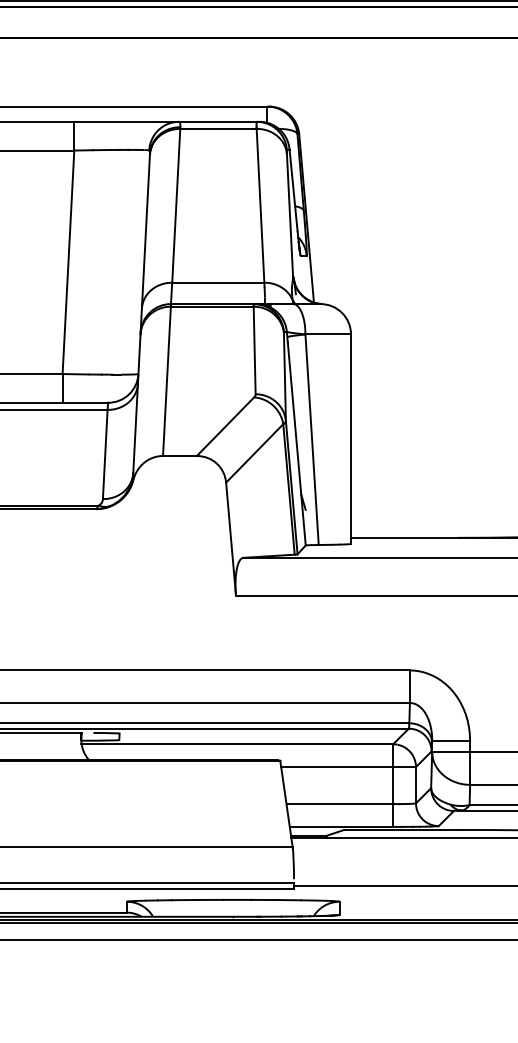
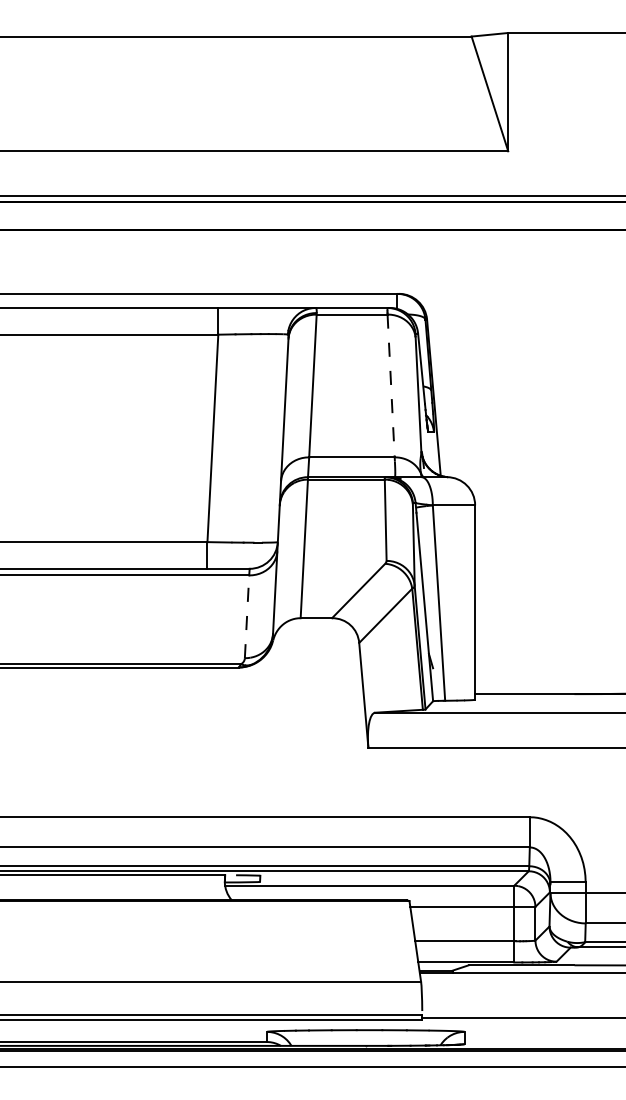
line: (260, 208) -> (391, 388), solid -> dashed
line: (105, 454) -> (247, 616), solid -> dashed

